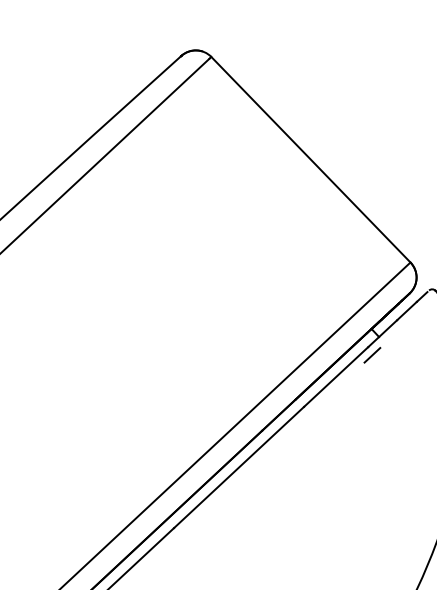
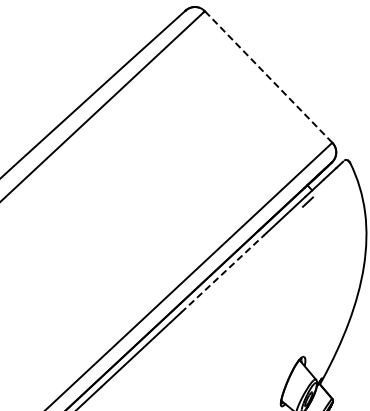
line: (310, 160) -> (268, 77), solid -> dashed
line: (238, 466) -> (222, 273), solid -> dashed

